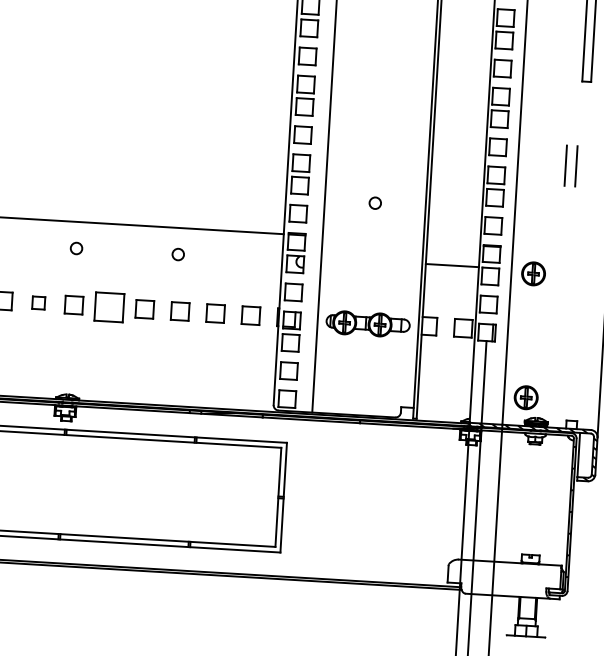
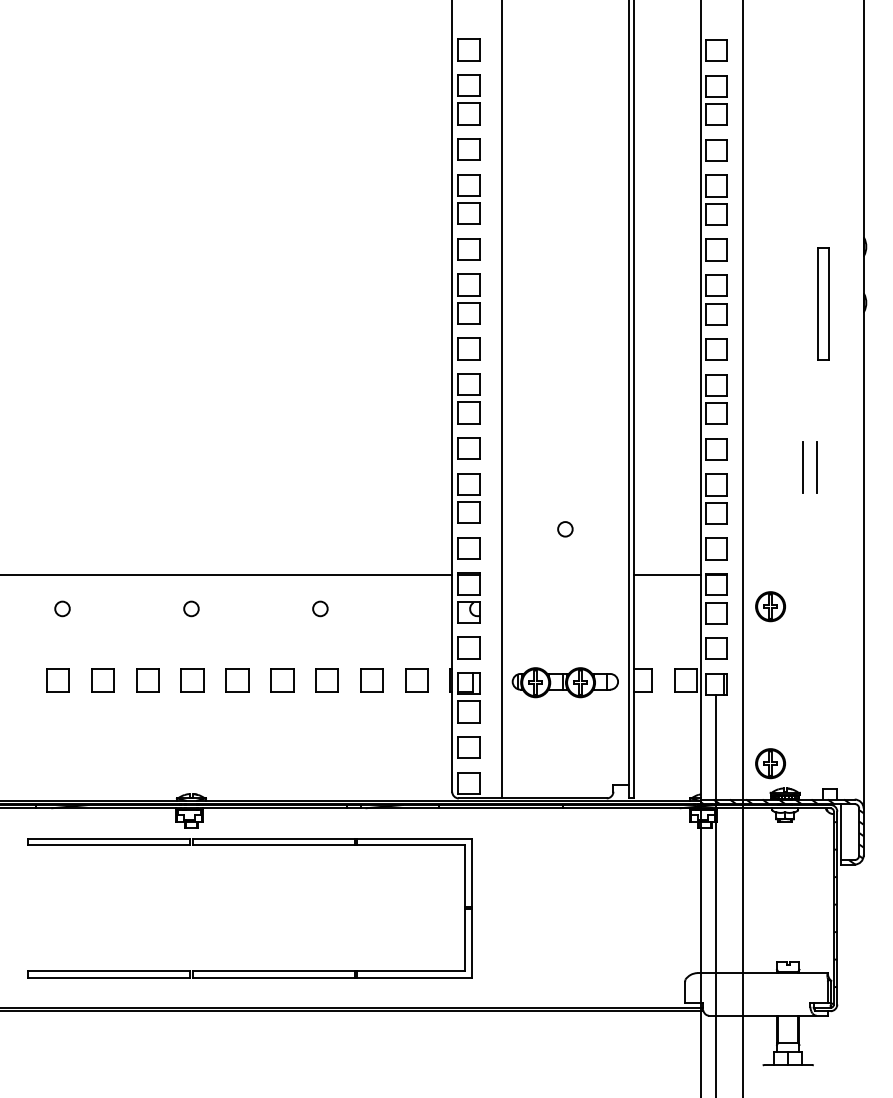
line: (452, 265) -> (667, 575), moved
part: (38, 302) -> (147, 680), size x1.43
part: (109, 307) -> (237, 680), size x0.62

